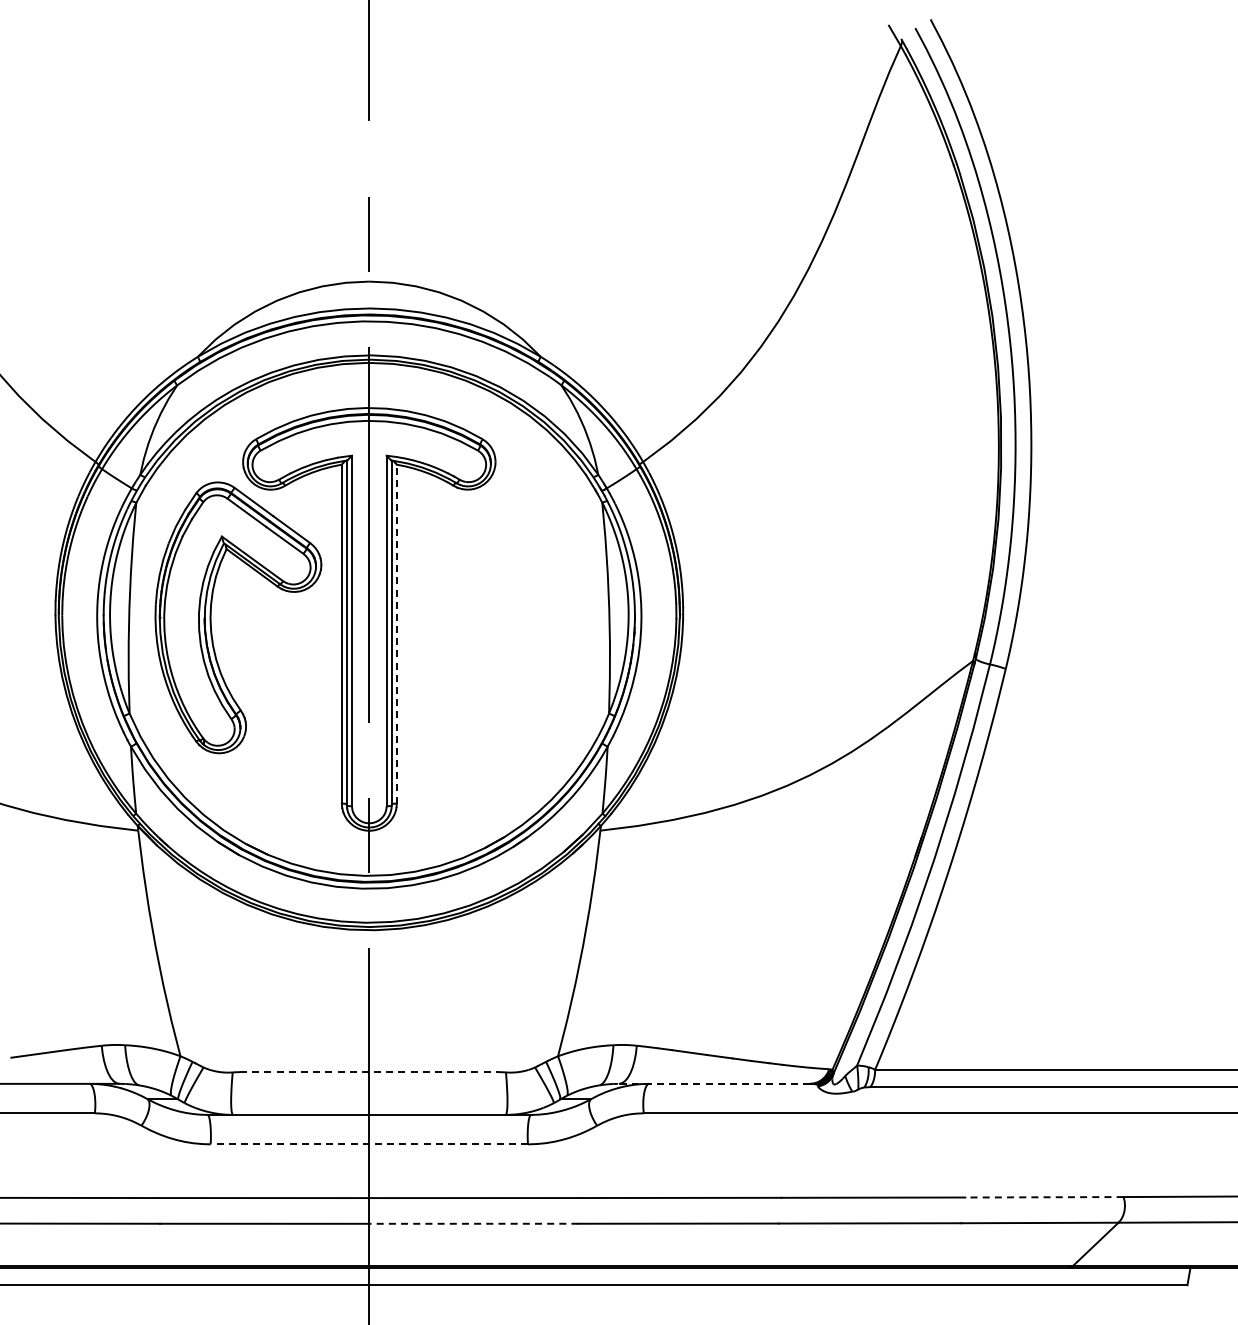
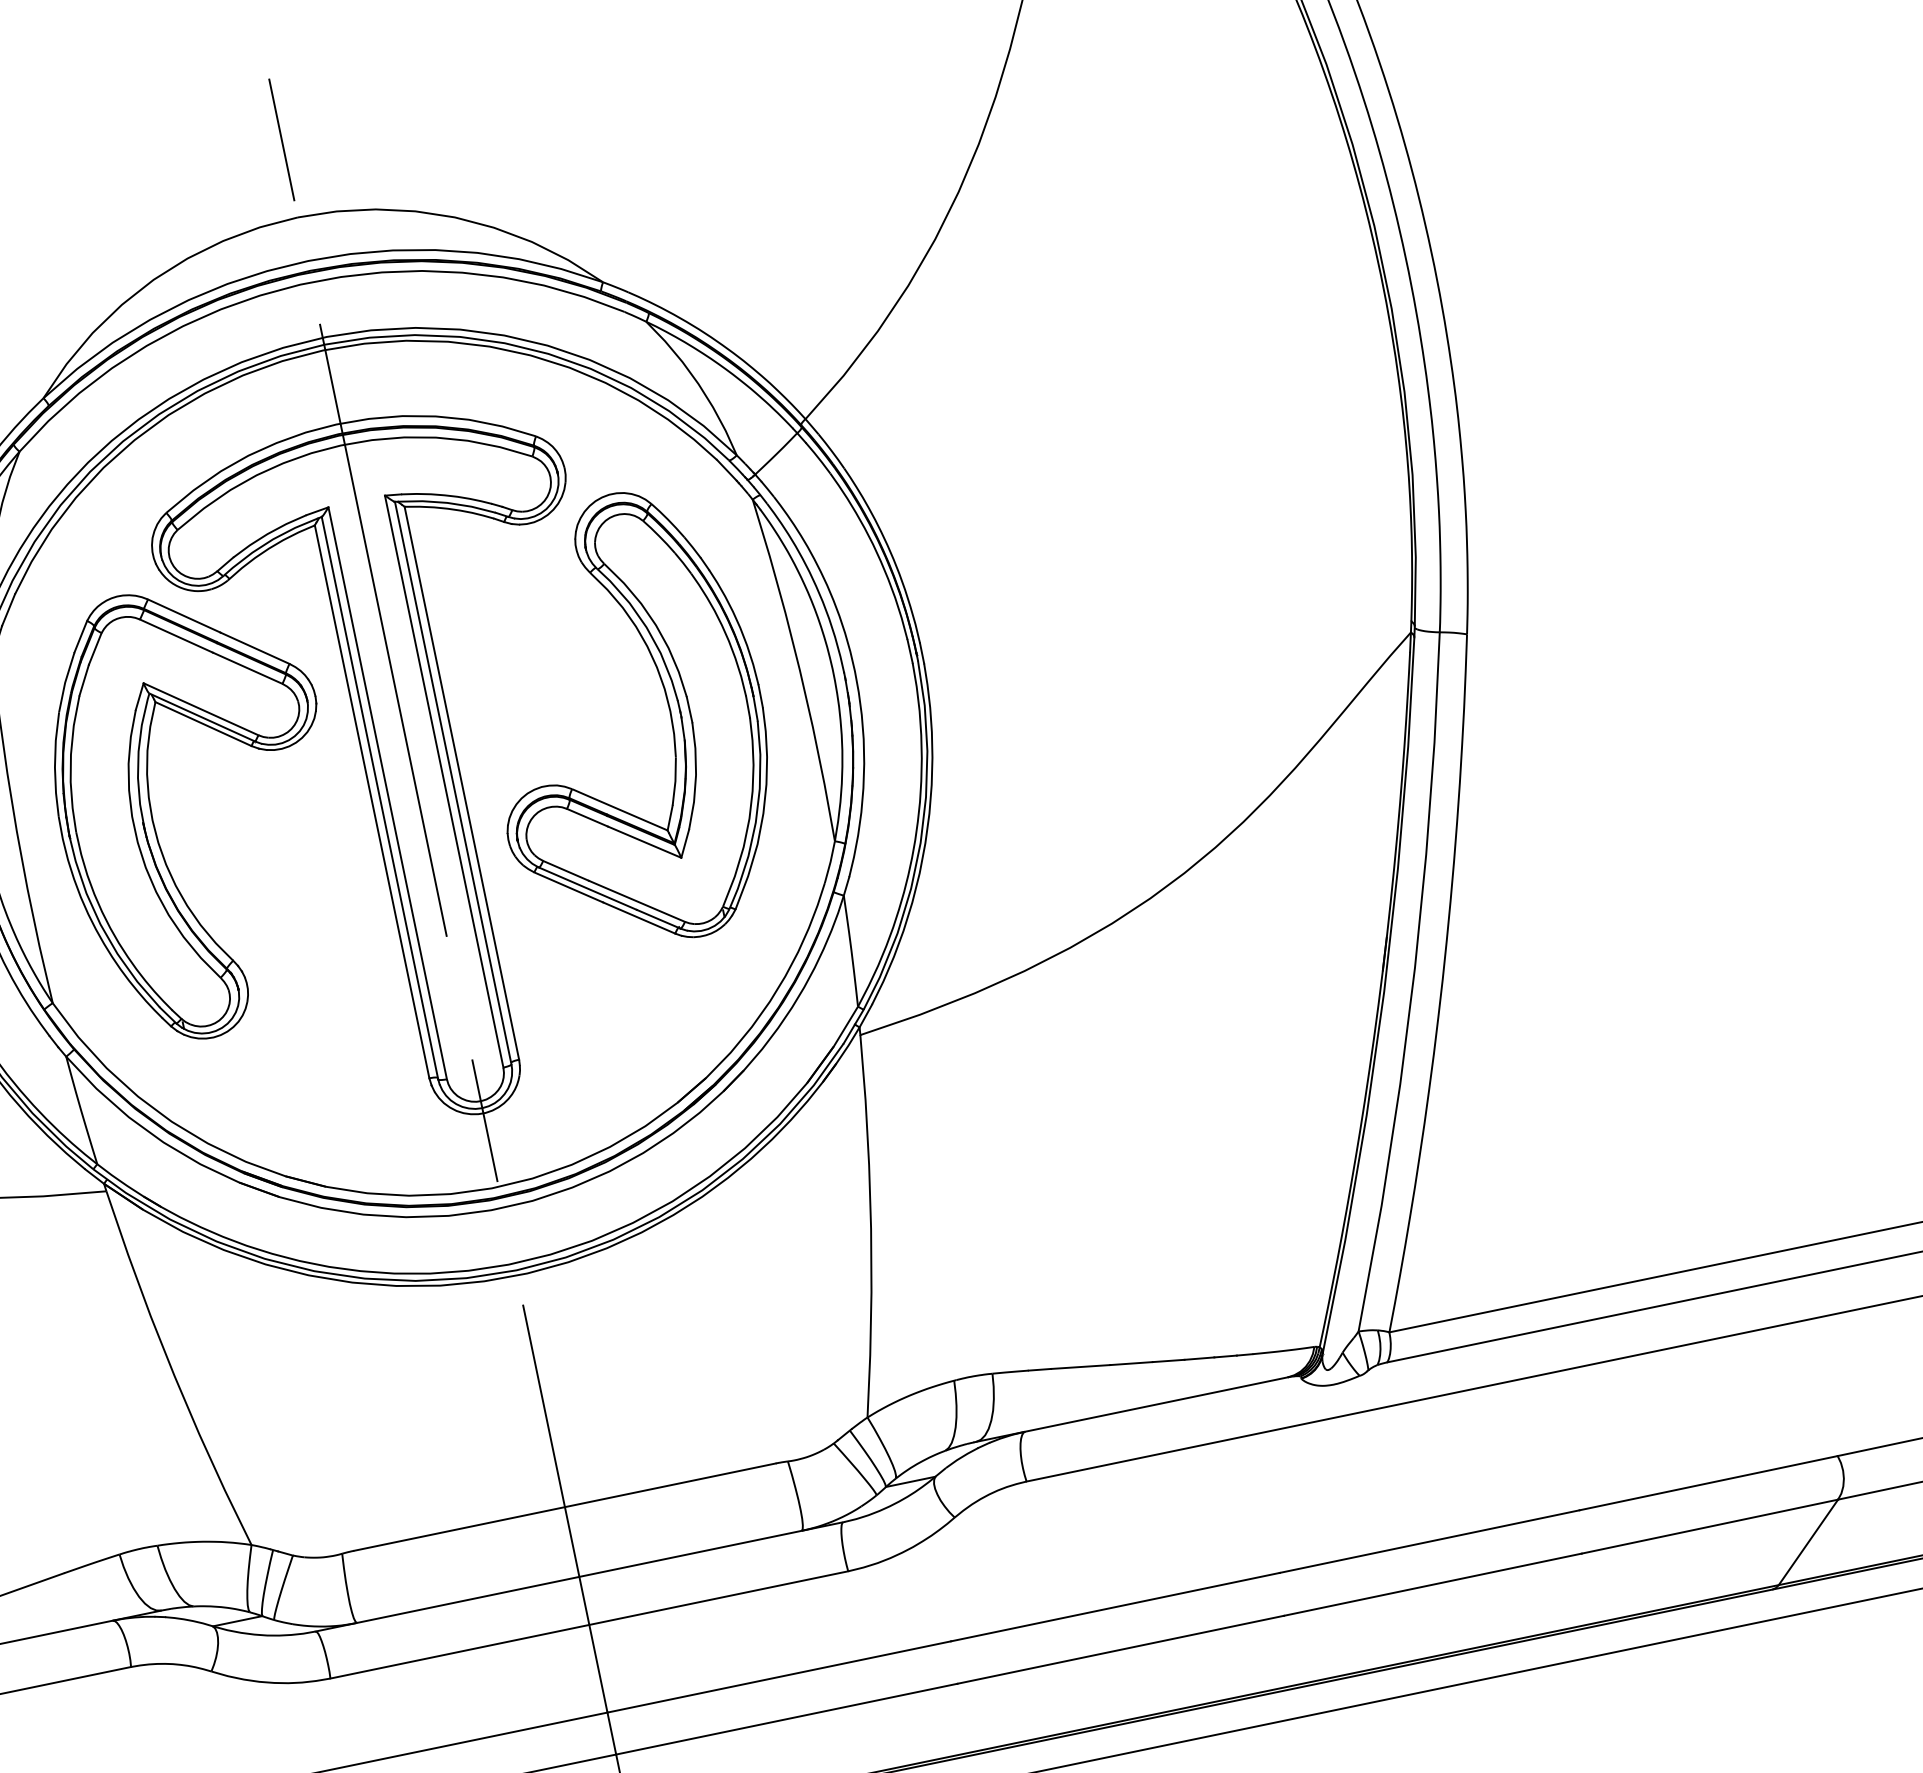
part: (527, 617) -> (669, 711), added
line: (396, 633) -> (461, 782), dashed -> solid
line: (369, 1072) -> (565, 1507), dashed -> solid
line: (713, 1083) -> (1130, 1409), dashed -> solid
line: (369, 1144) -> (589, 1625), dashed -> solid
line: (1043, 1197) -> (1707, 1483), dashed -> solid
line: (473, 1223) -> (786, 1718), dashed -> solid

